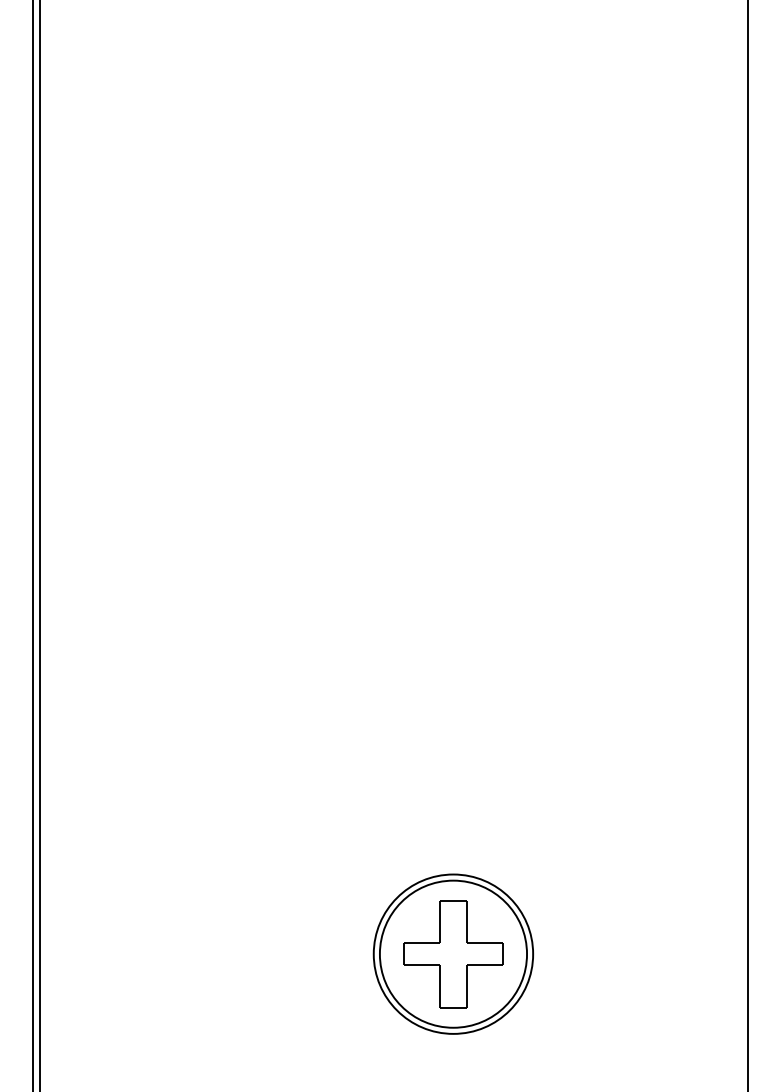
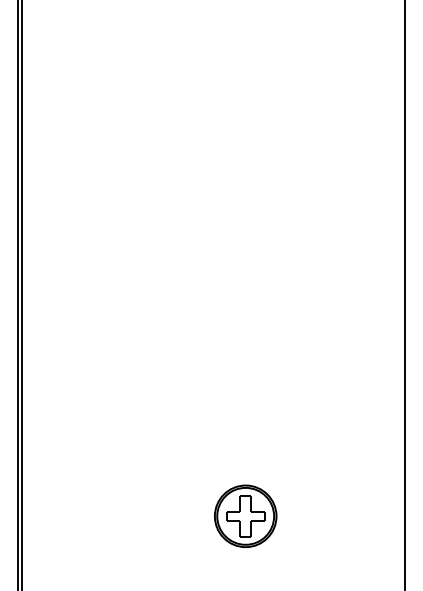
part: (453, 952) -> (245, 515), size x0.71

